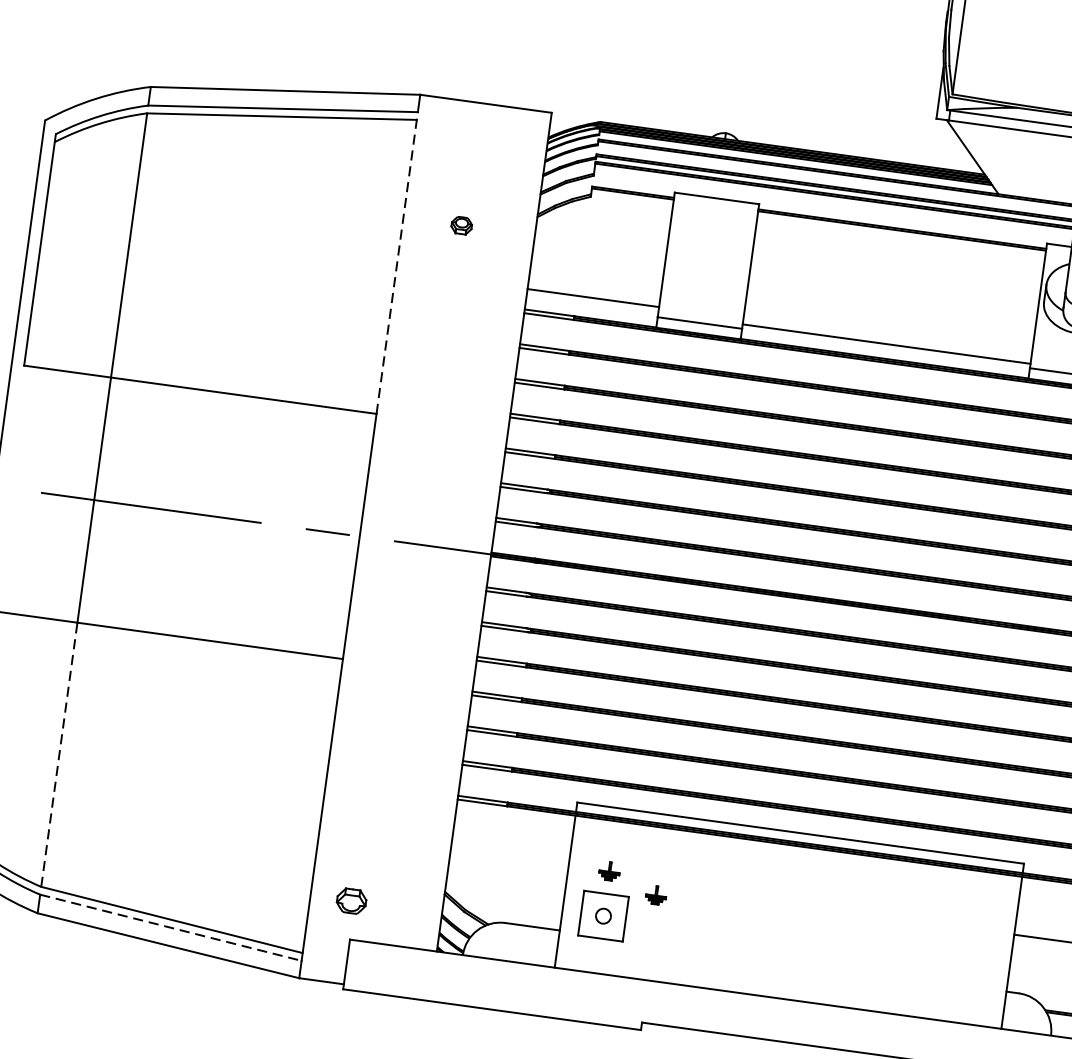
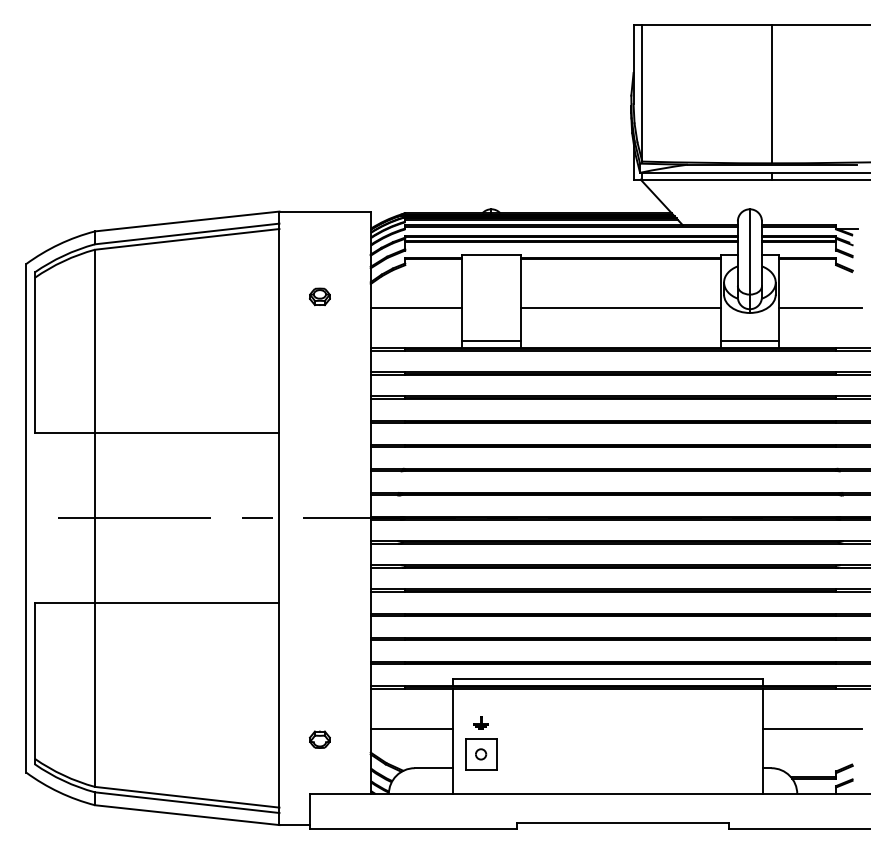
part: (461, 224) -> (319, 296), size x1.43
line: (397, 263) -> (279, 328), dashed -> solid
line: (593, 297) -> (416, 307), moved
line: (886, 343) -> (620, 307), moved
line: (59, 755) -> (95, 695), dashed -> solid
line: (508, 865) -> (411, 728), added
part: (655, 894) -> (514, 734), removed
part: (350, 900) -> (319, 739), moved
line: (171, 927) -> (187, 802), dashed -> solid

